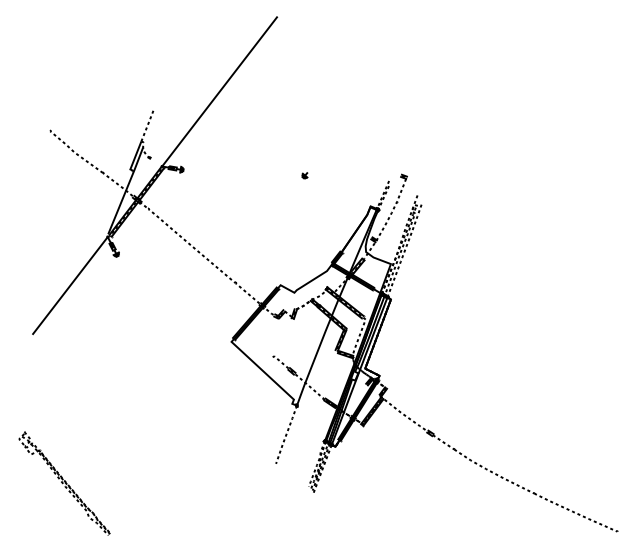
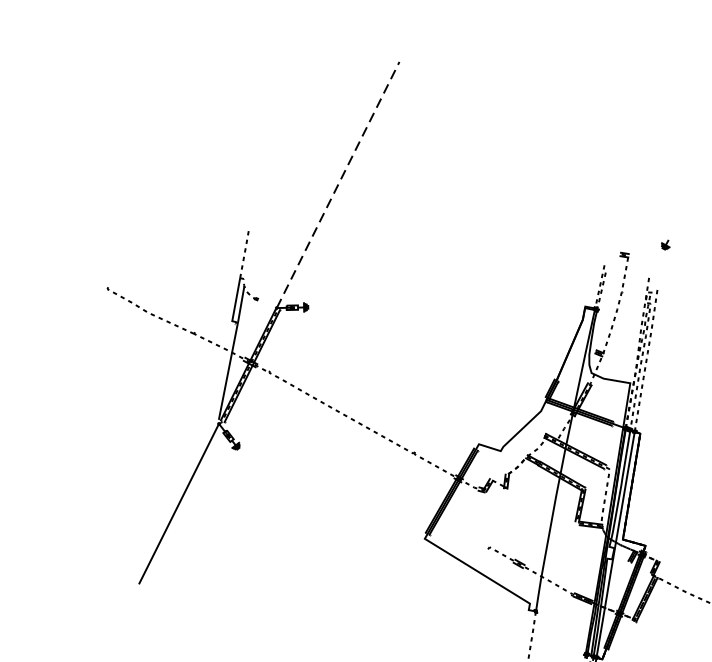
line: (219, 91) -> (337, 185), solid -> dashed
part: (304, 175) -> (664, 245), moved

